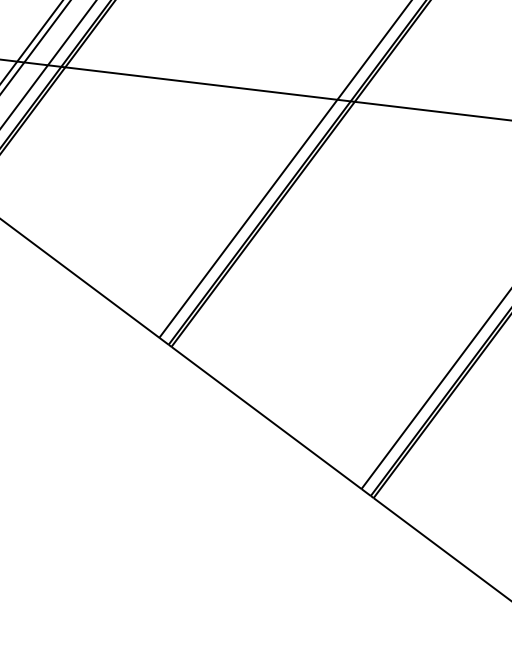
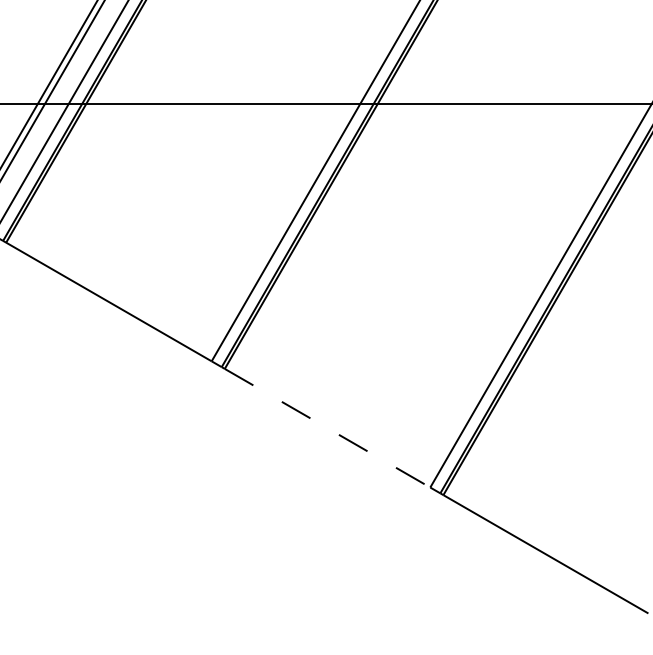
line: (266, 418) -> (327, 428), solid -> dashed

